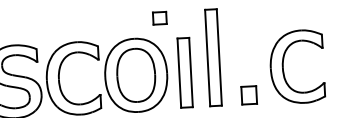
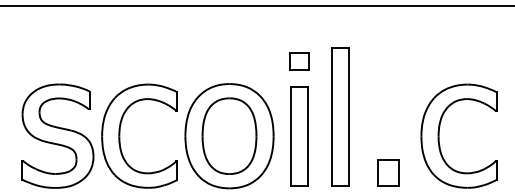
part: (159, 18) -> (299, 61), moved

